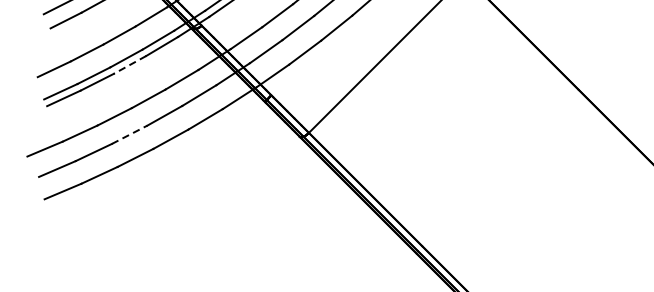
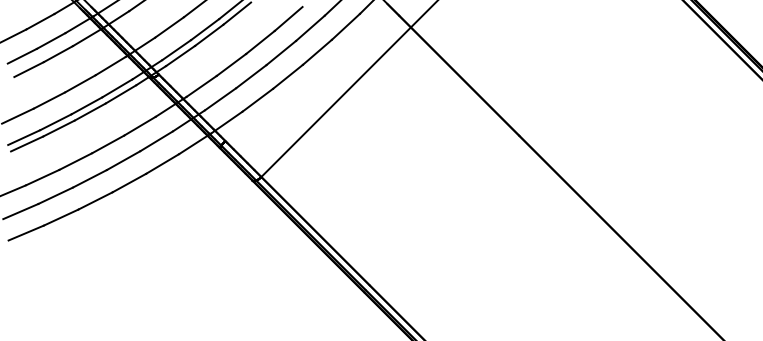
line: (130, 65) -> (90, 112), dashed -> solid
line: (130, 134) -> (90, 178), dashed -> solid

